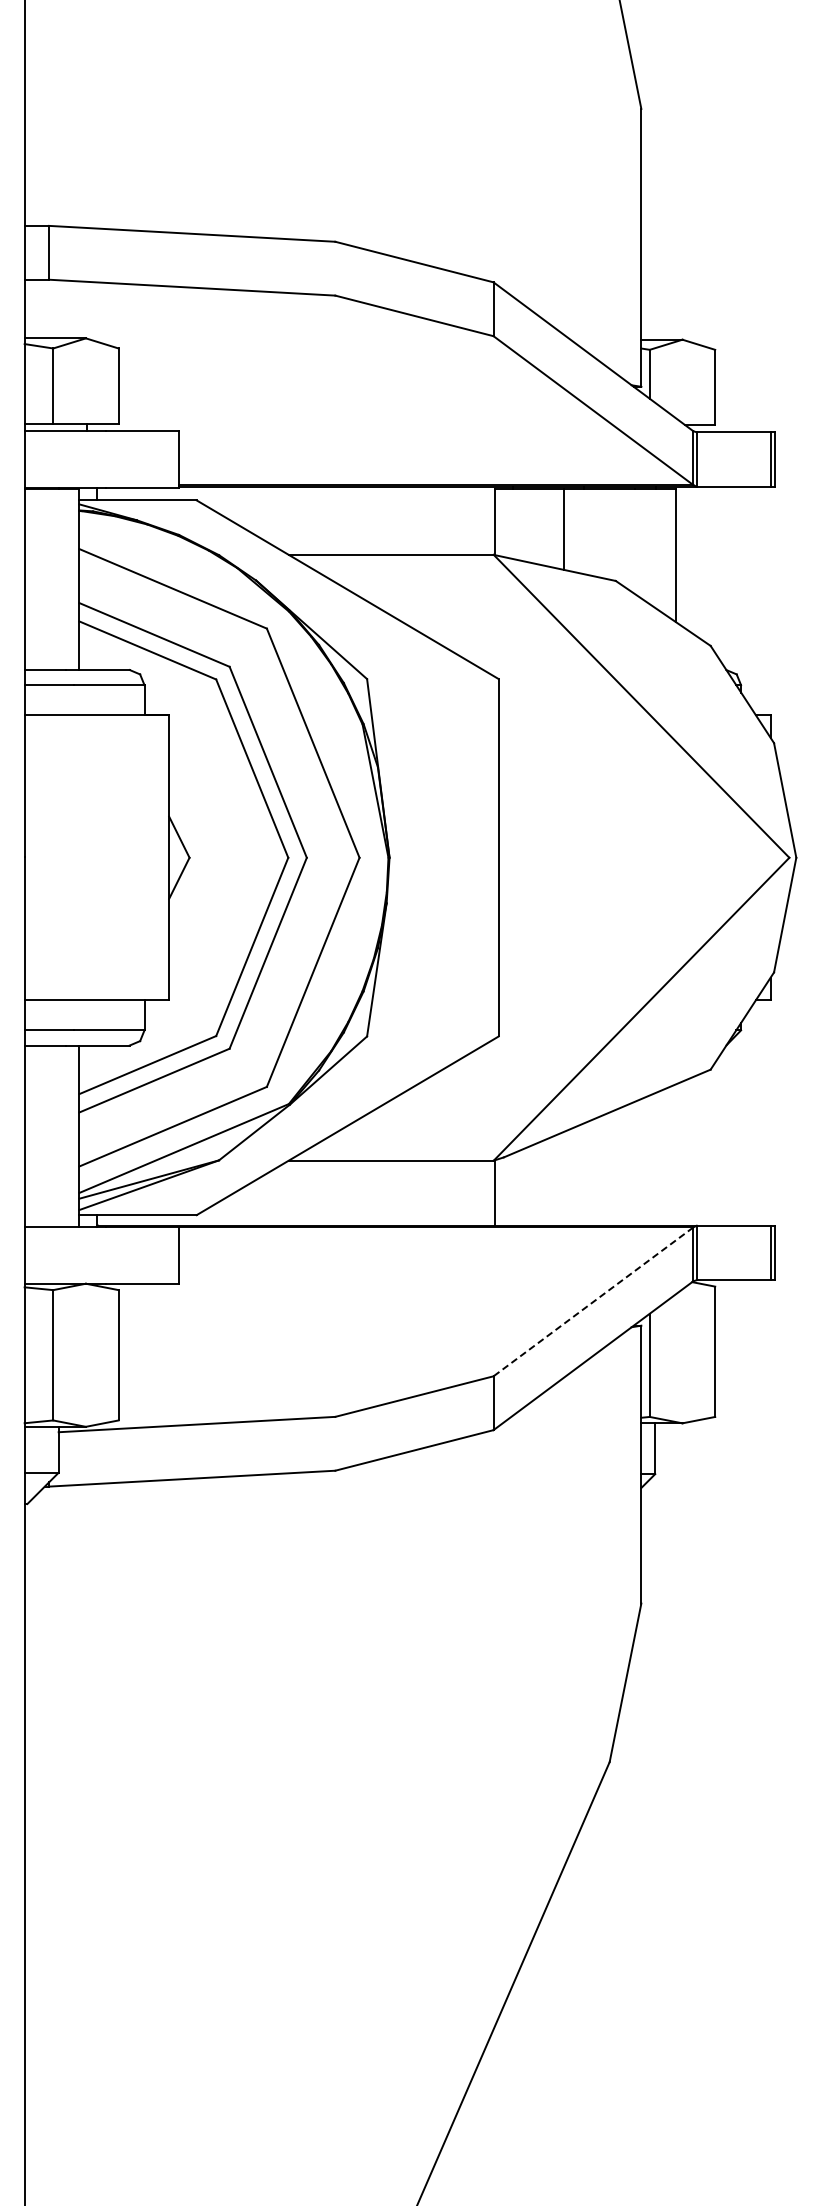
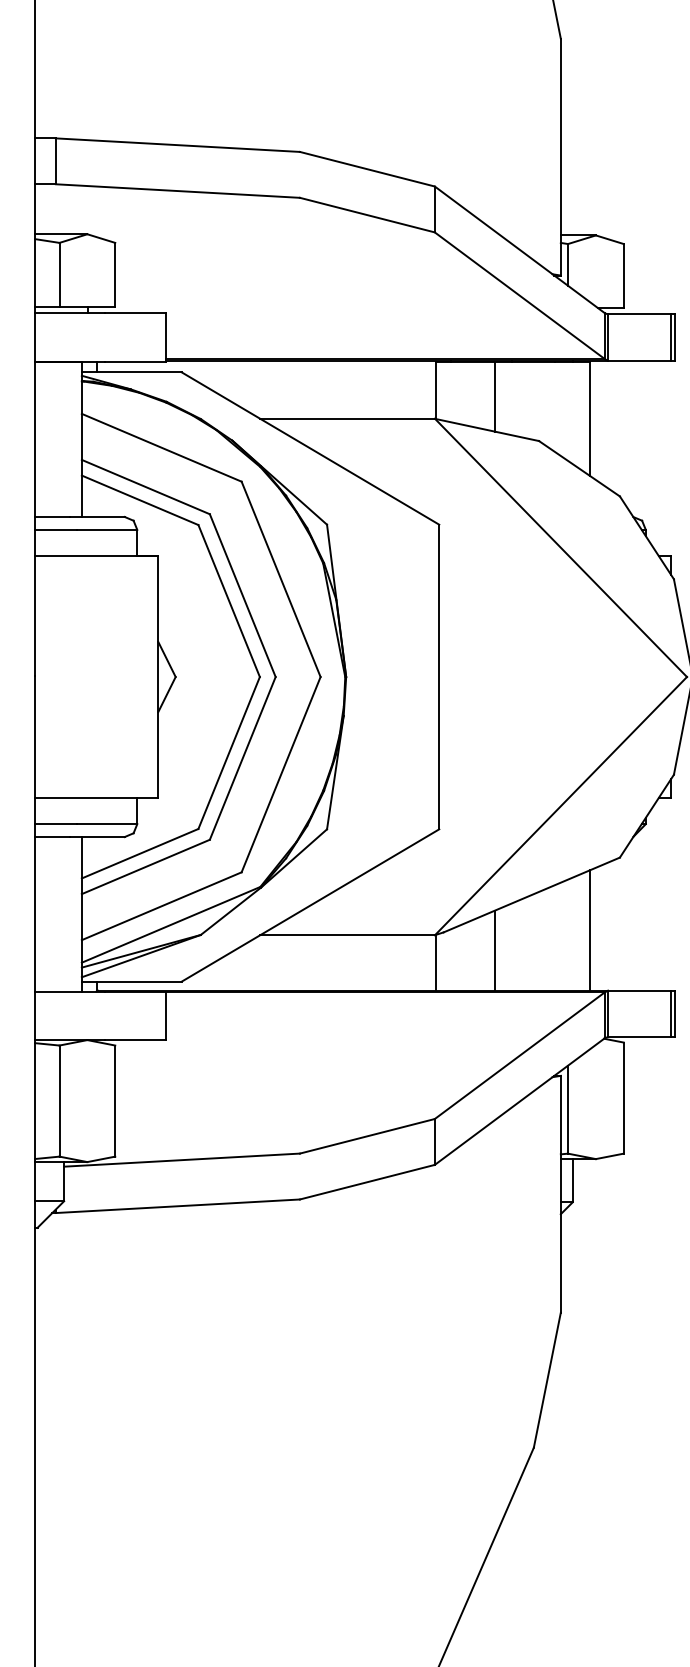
line: (676, 1154) -> (590, 929), added
line: (563, 1178) -> (494, 950), added
line: (593, 1301) -> (520, 1055), dashed -> solid

